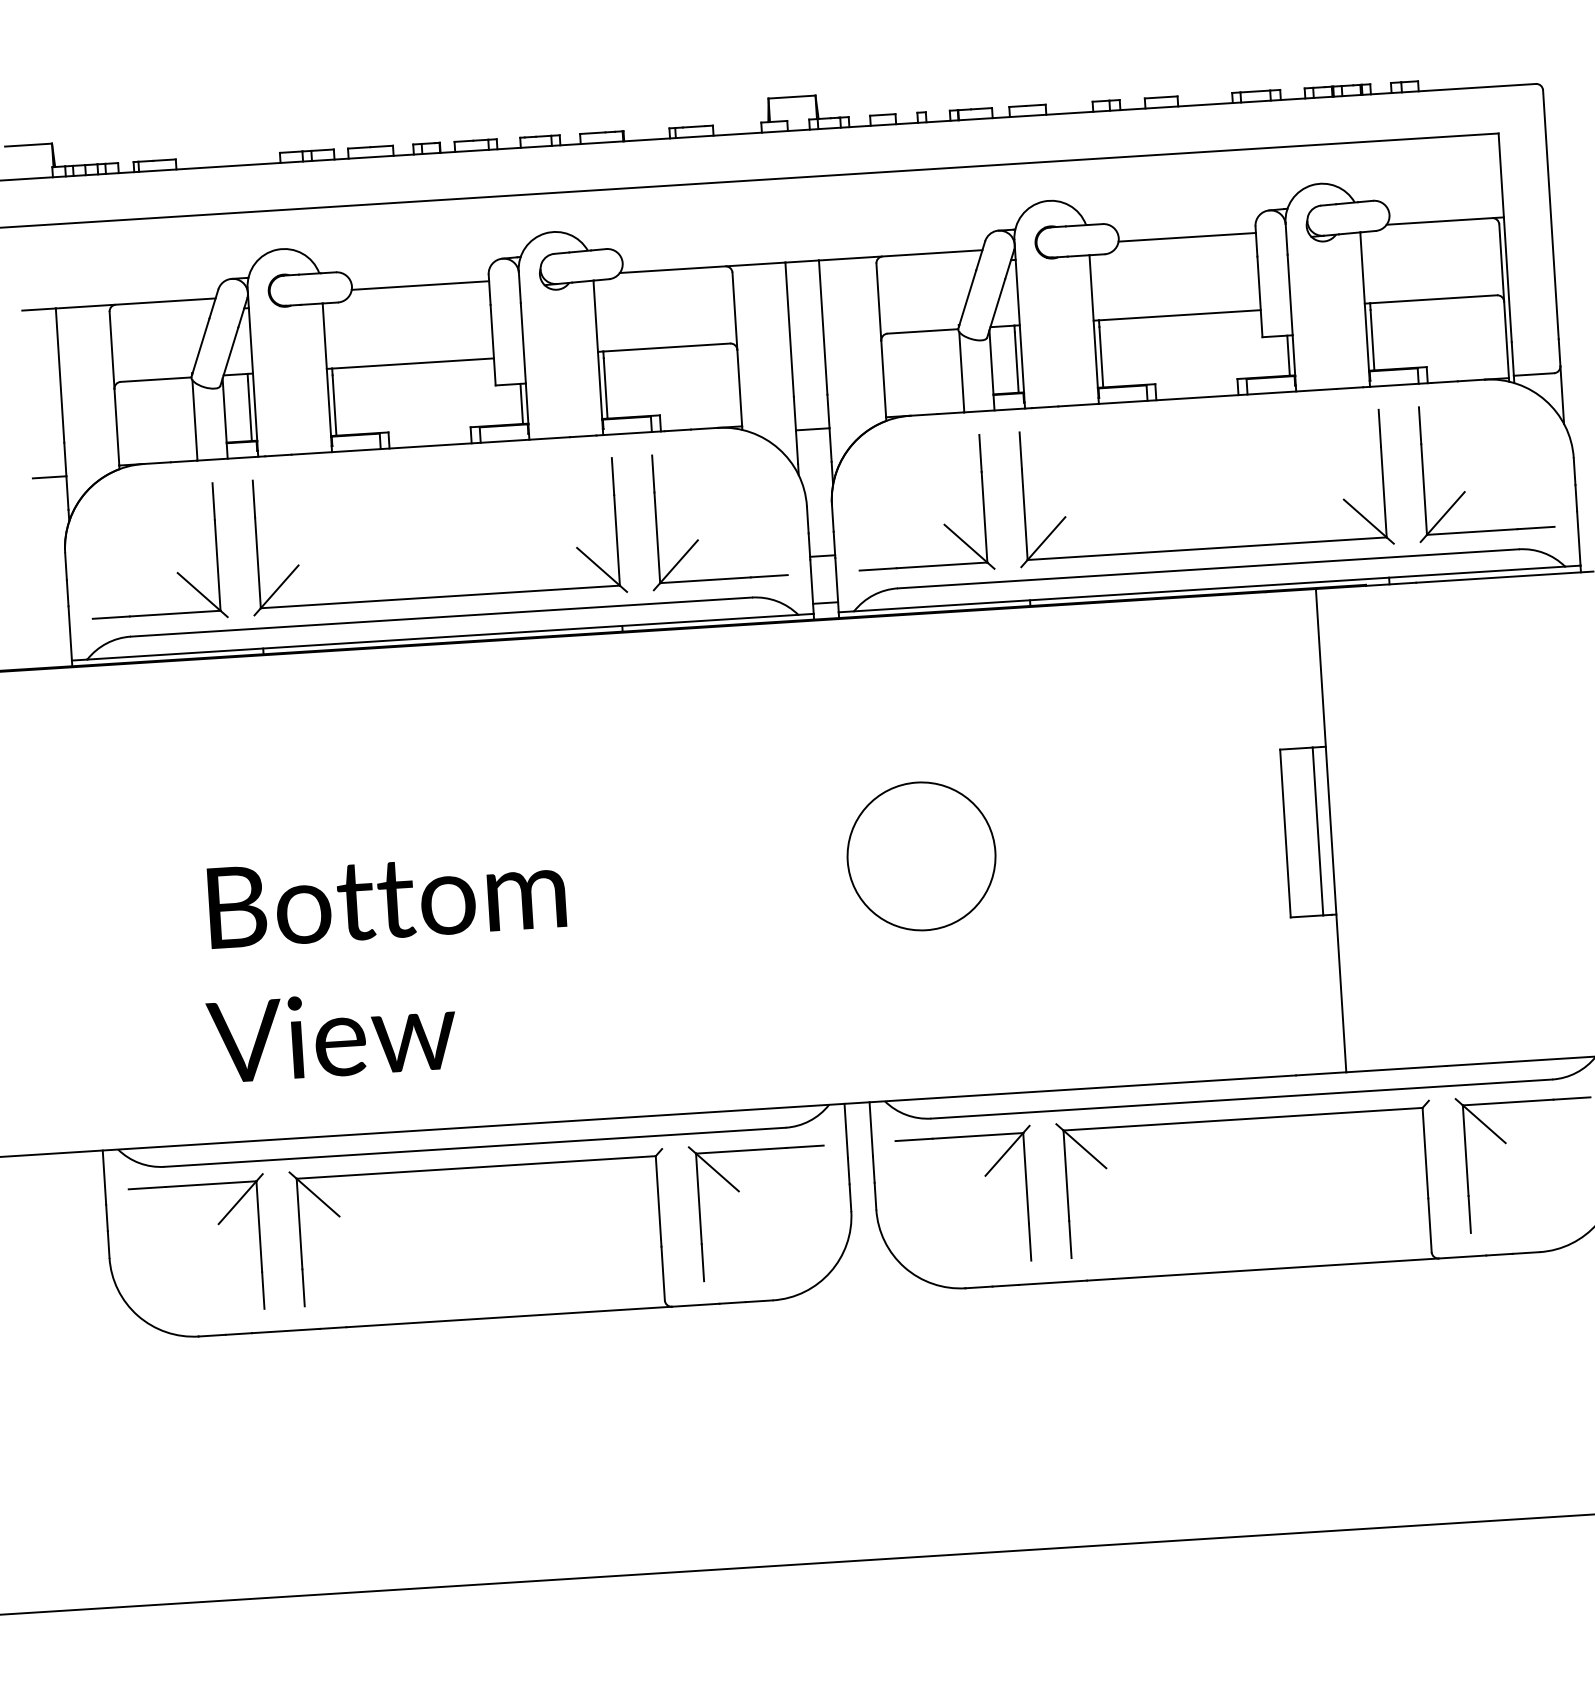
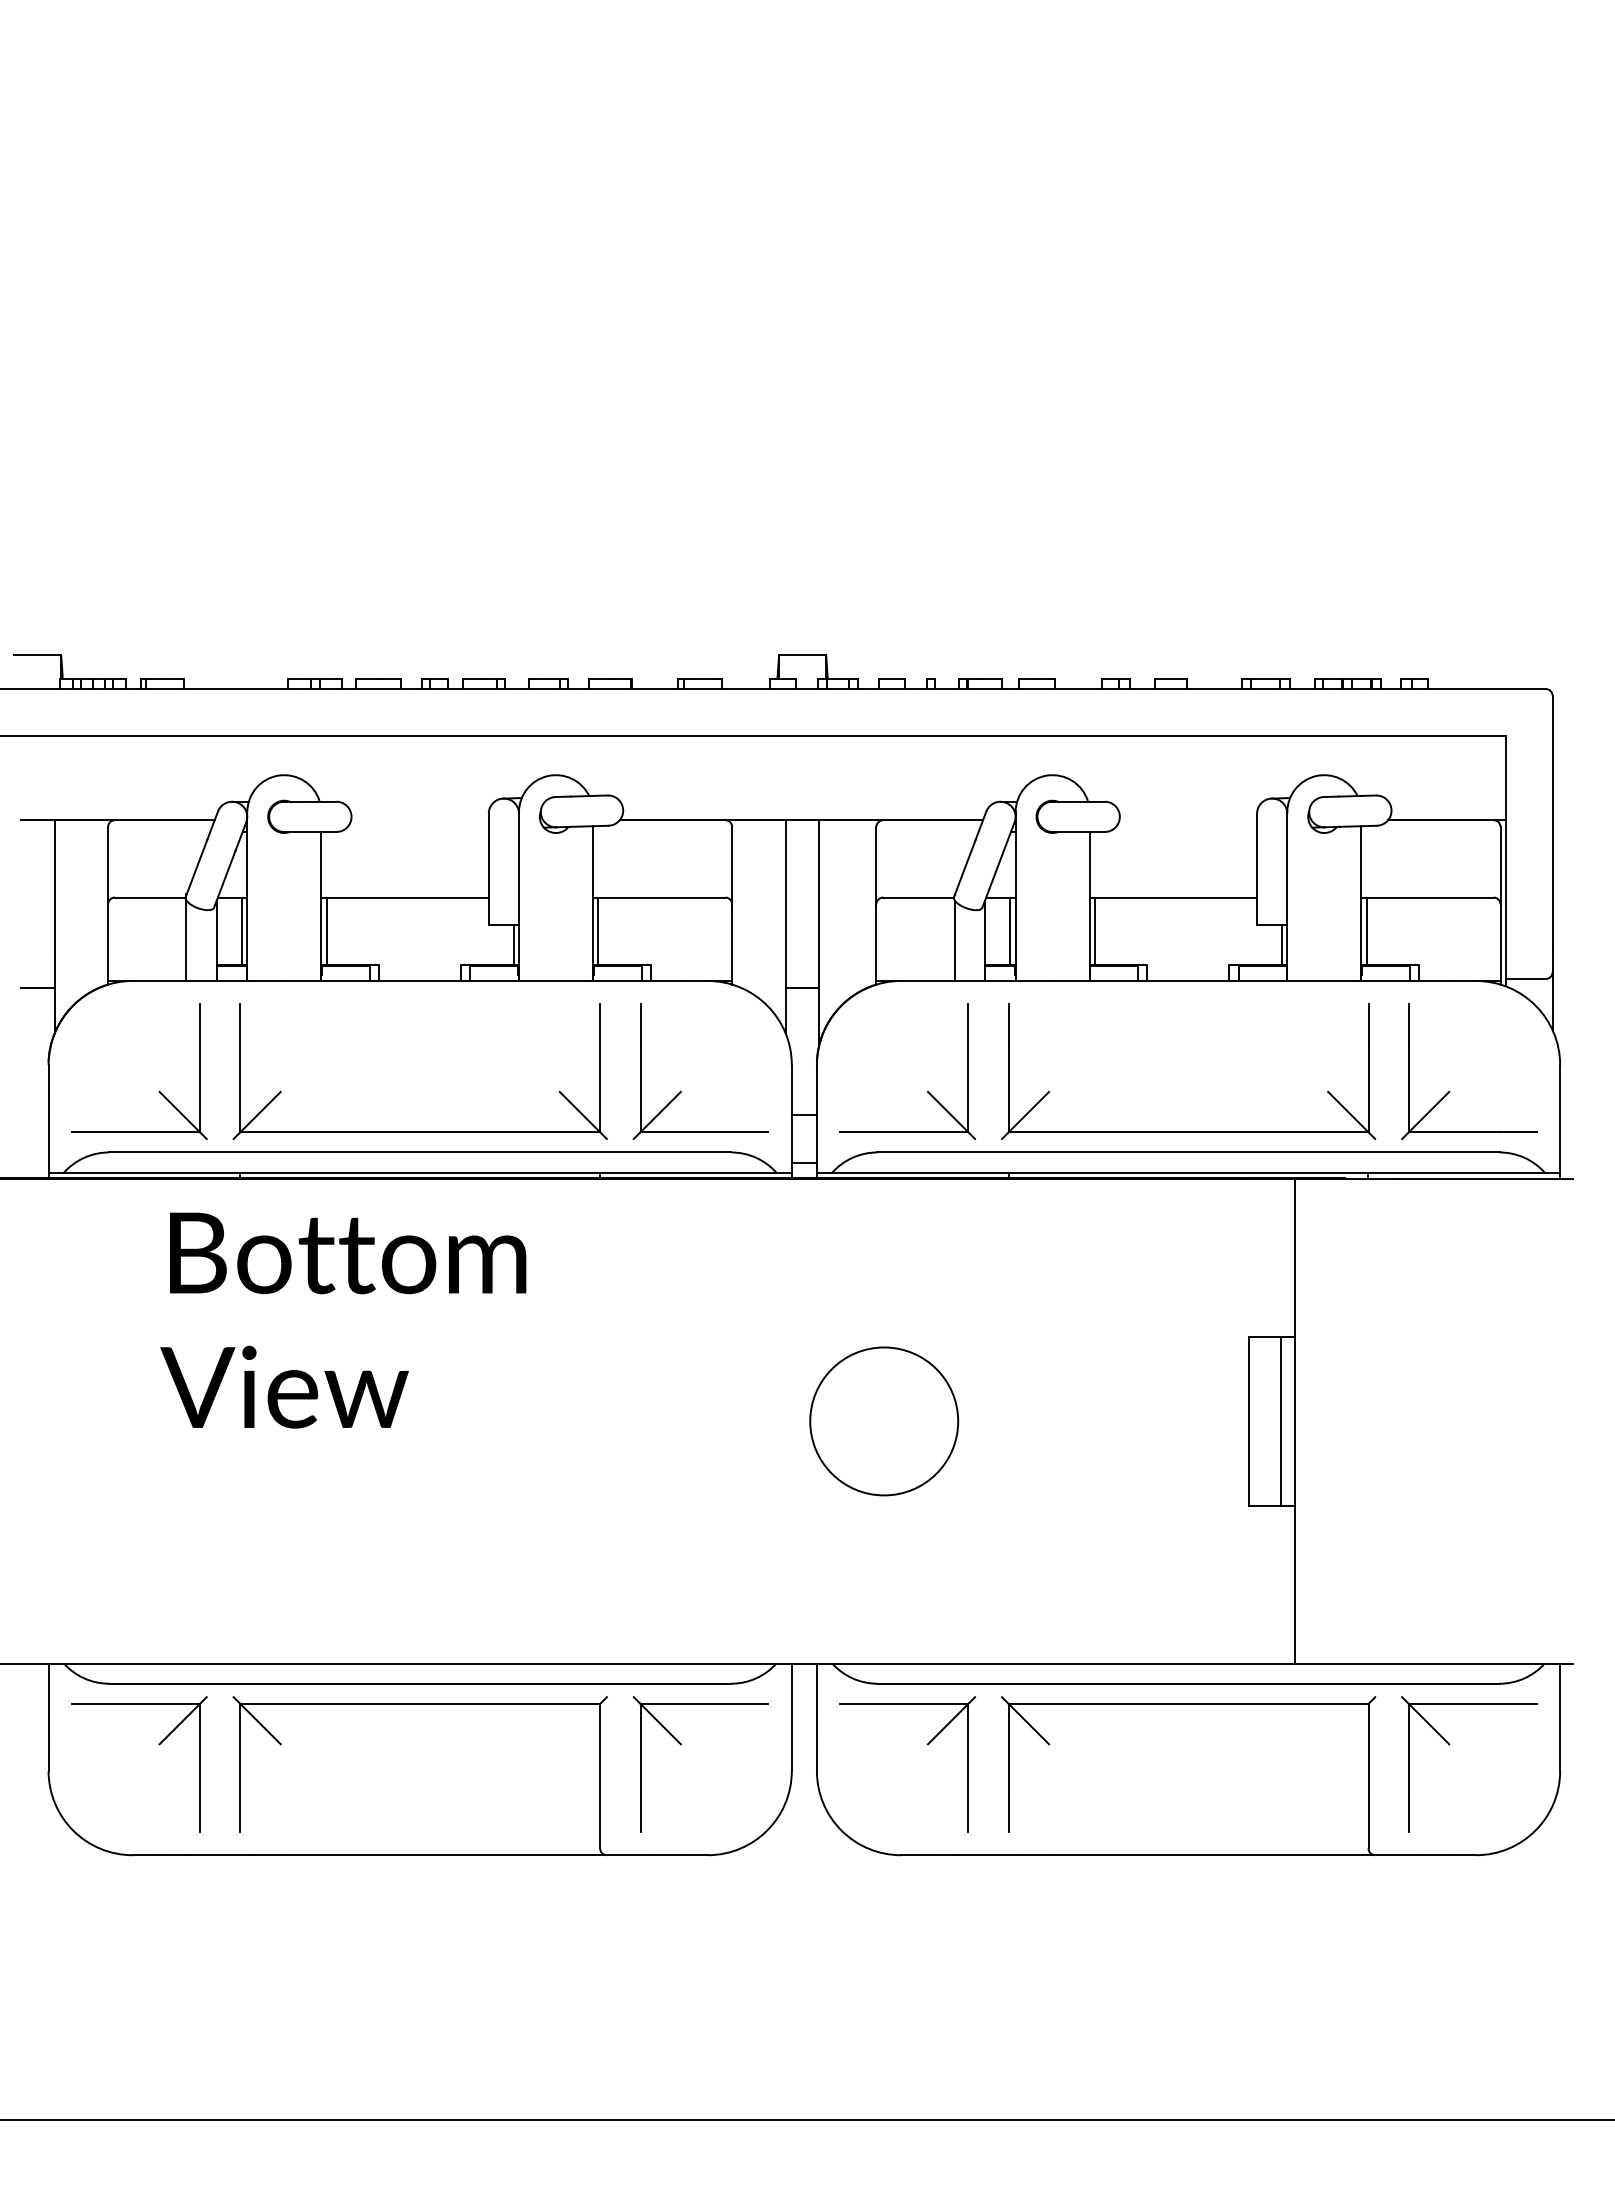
line: (1187, 237) -> (1188, 820), removed
line: (420, 285) -> (419, 820), removed
text: (386, 965) -> (343, 1320), moved

